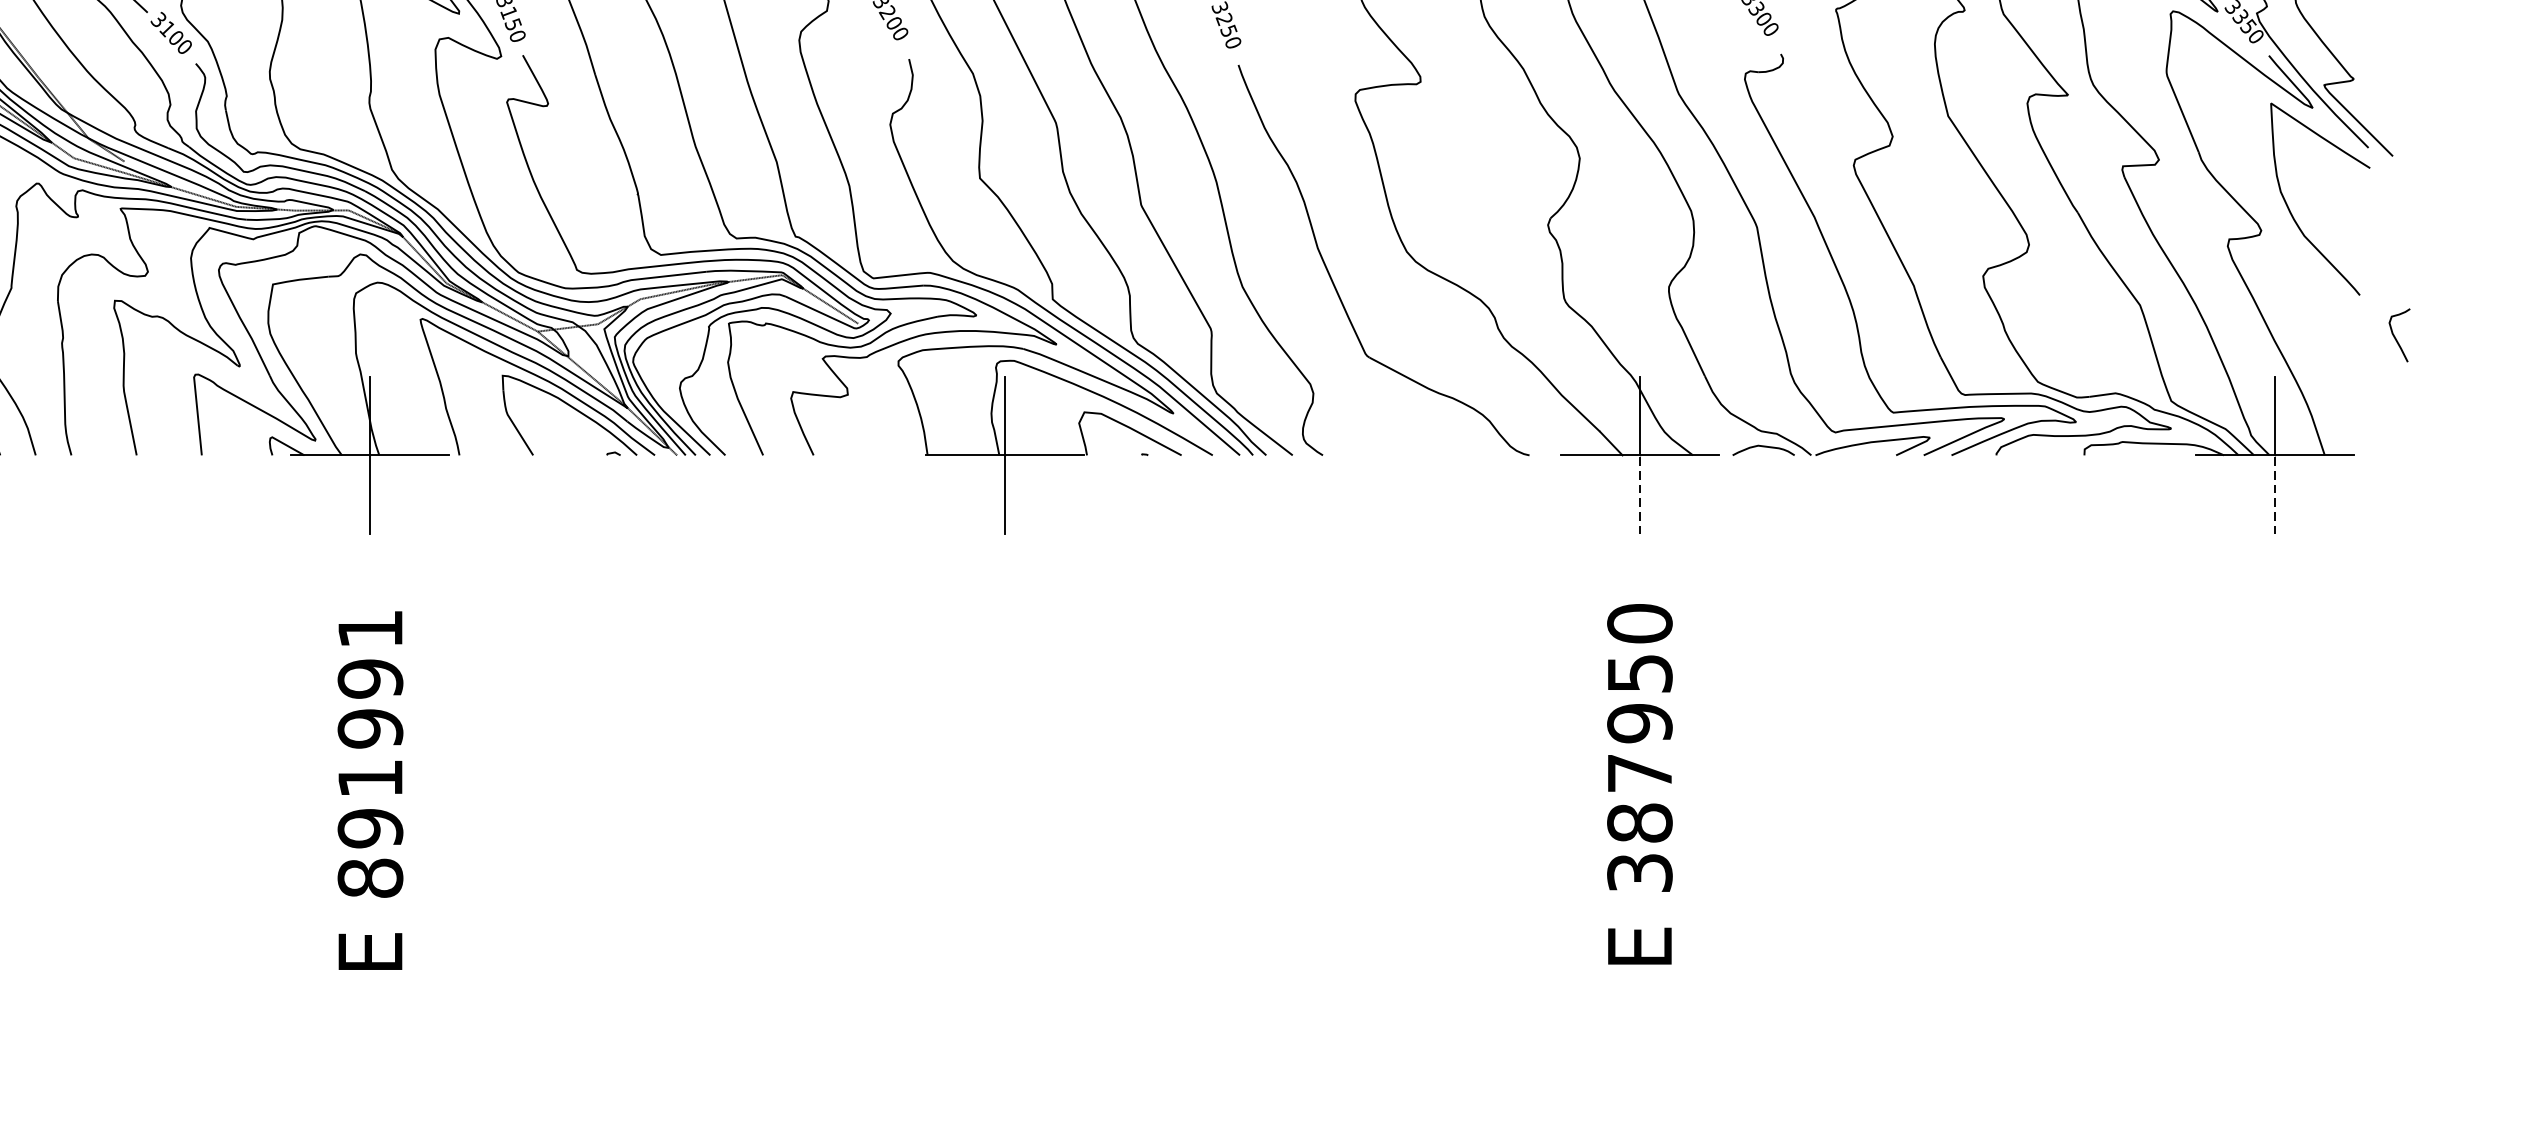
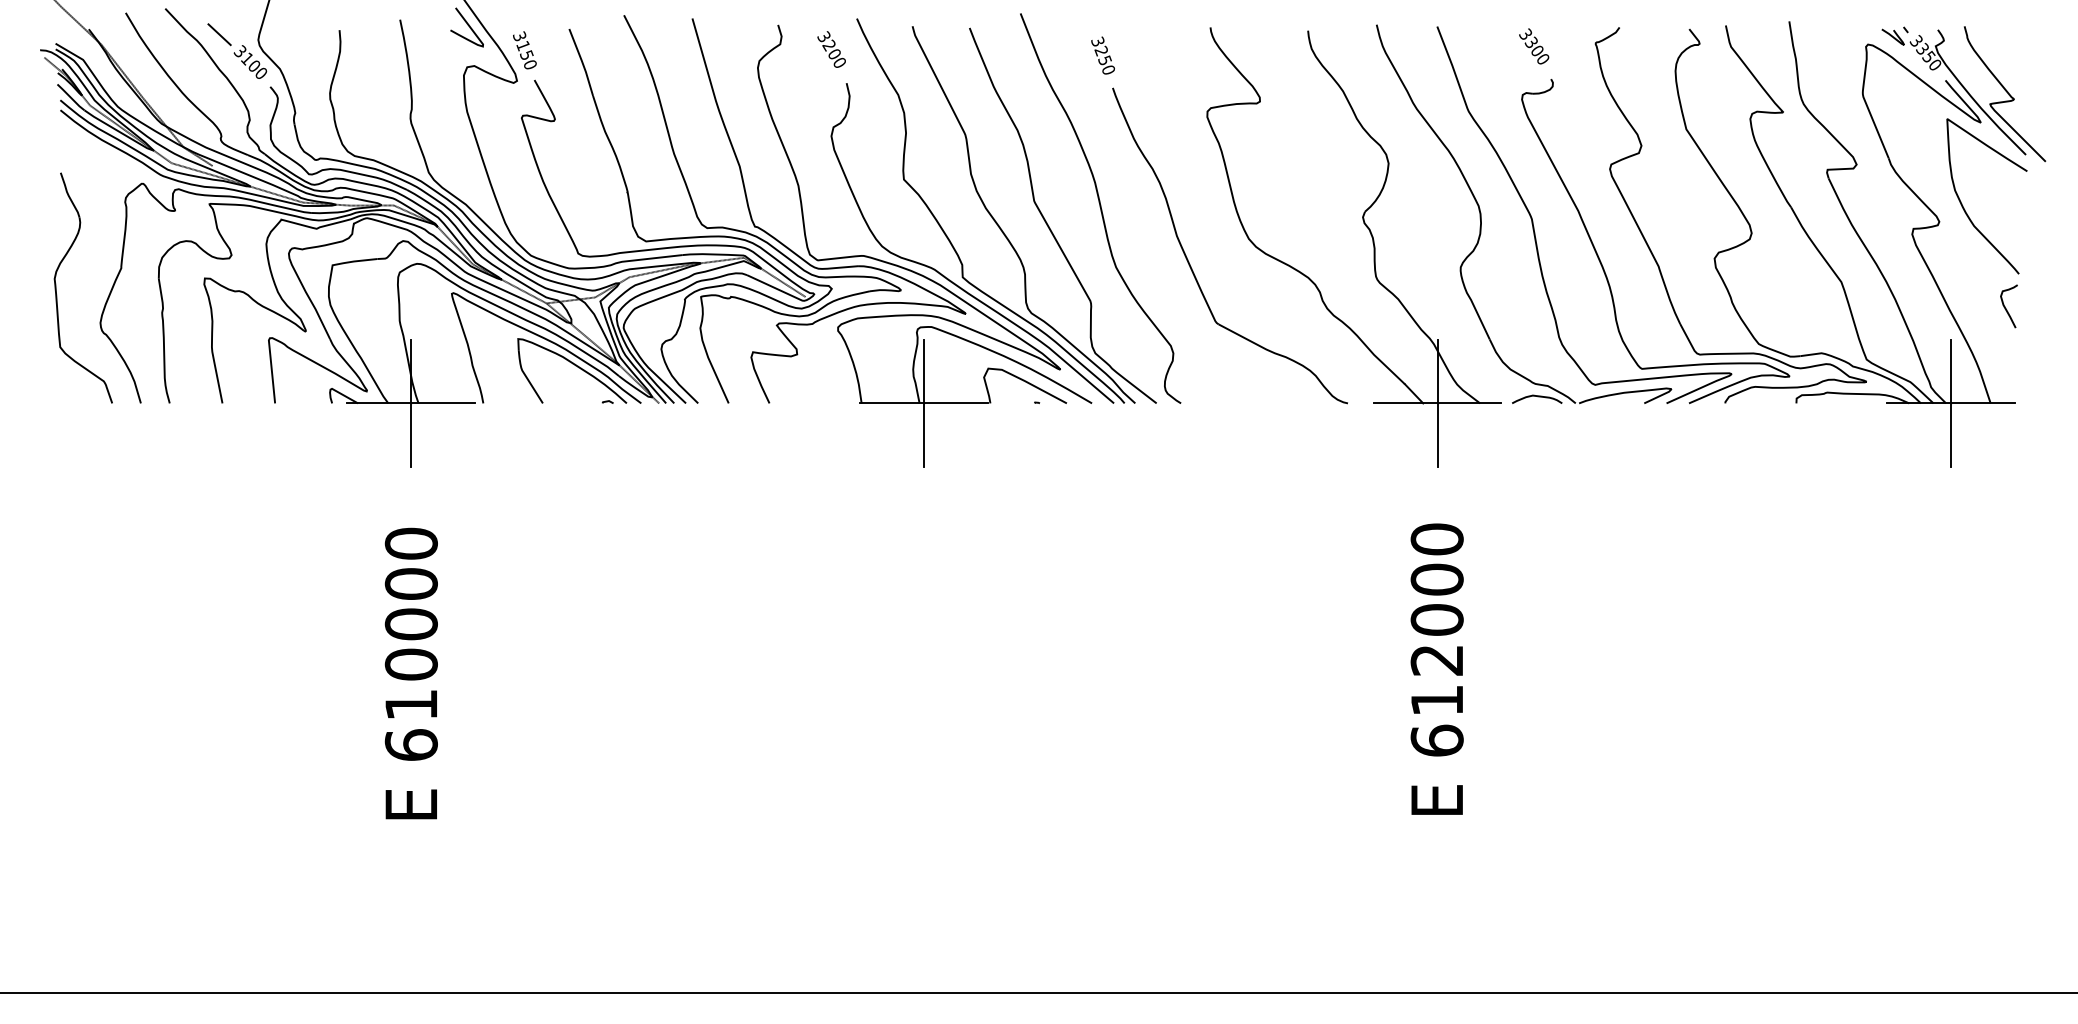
curve: (2396, 337) -> (2006, 308), moved
line: (1640, 495) -> (1437, 435), dashed -> solid
line: (2275, 495) -> (1950, 435), dashed -> solid
text: (369, 752) -> (410, 643), 891991 -> 610000
text: (1639, 772) -> (1436, 659), 387950 -> 612000

